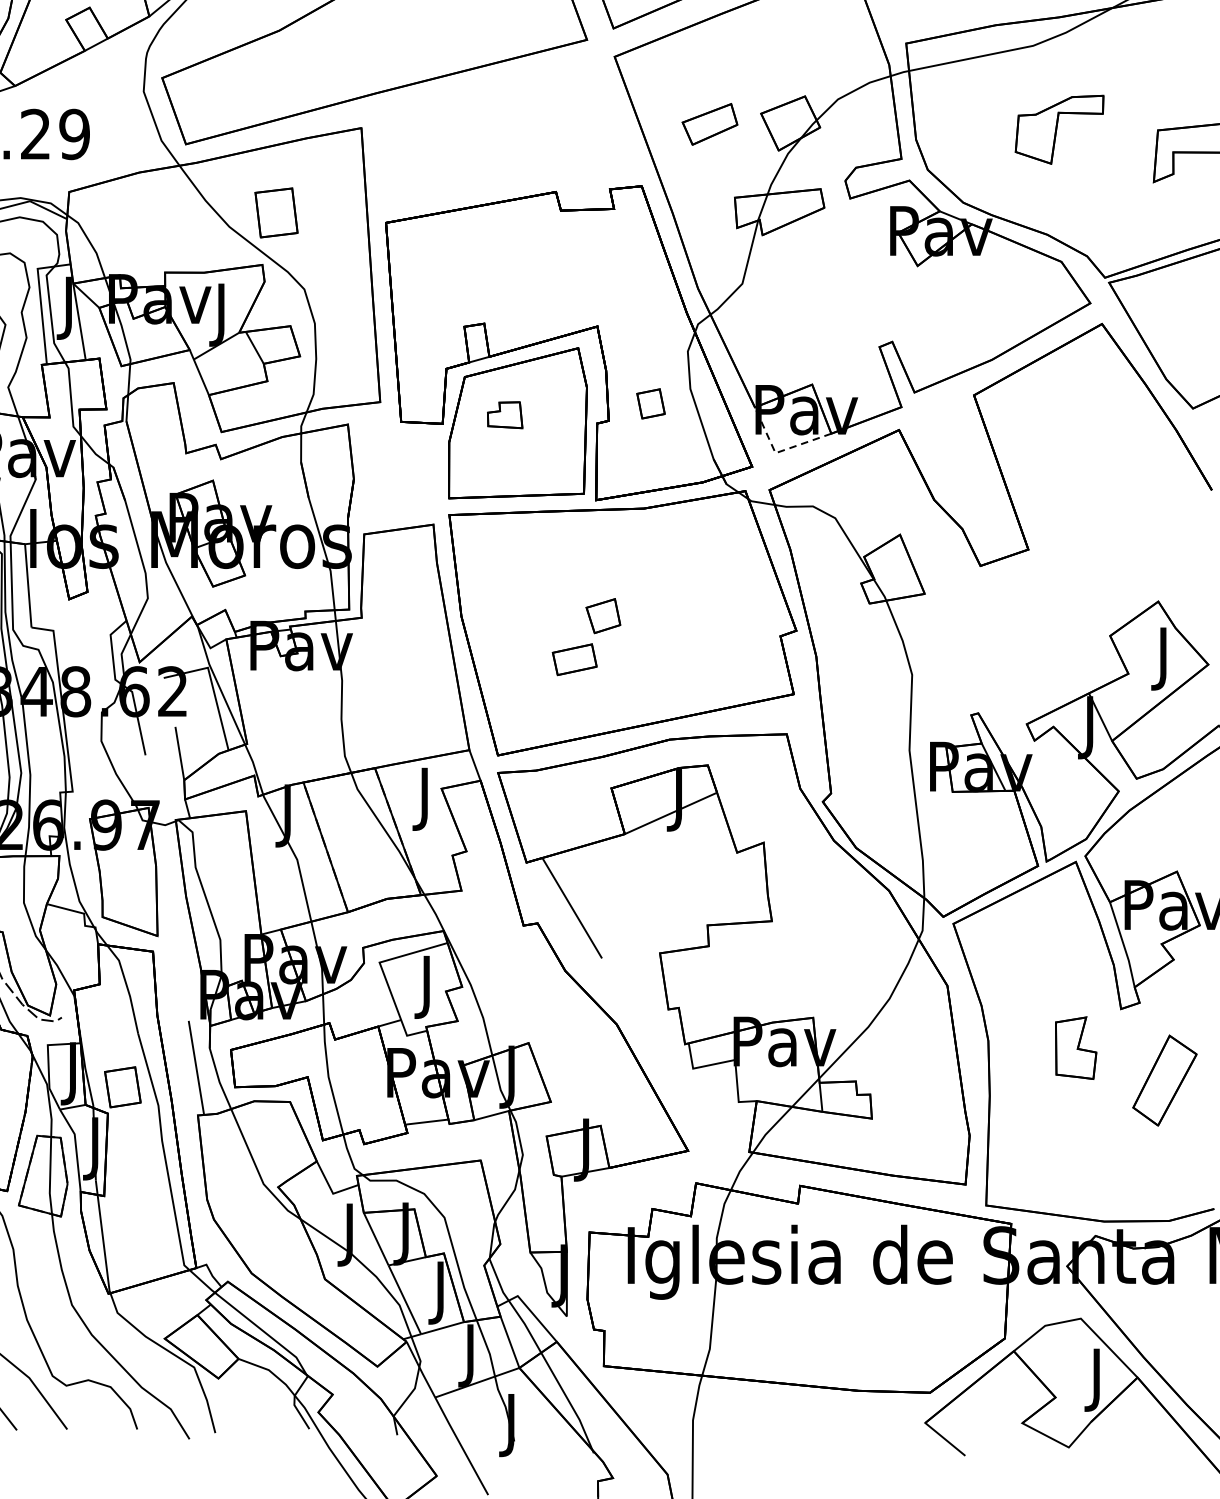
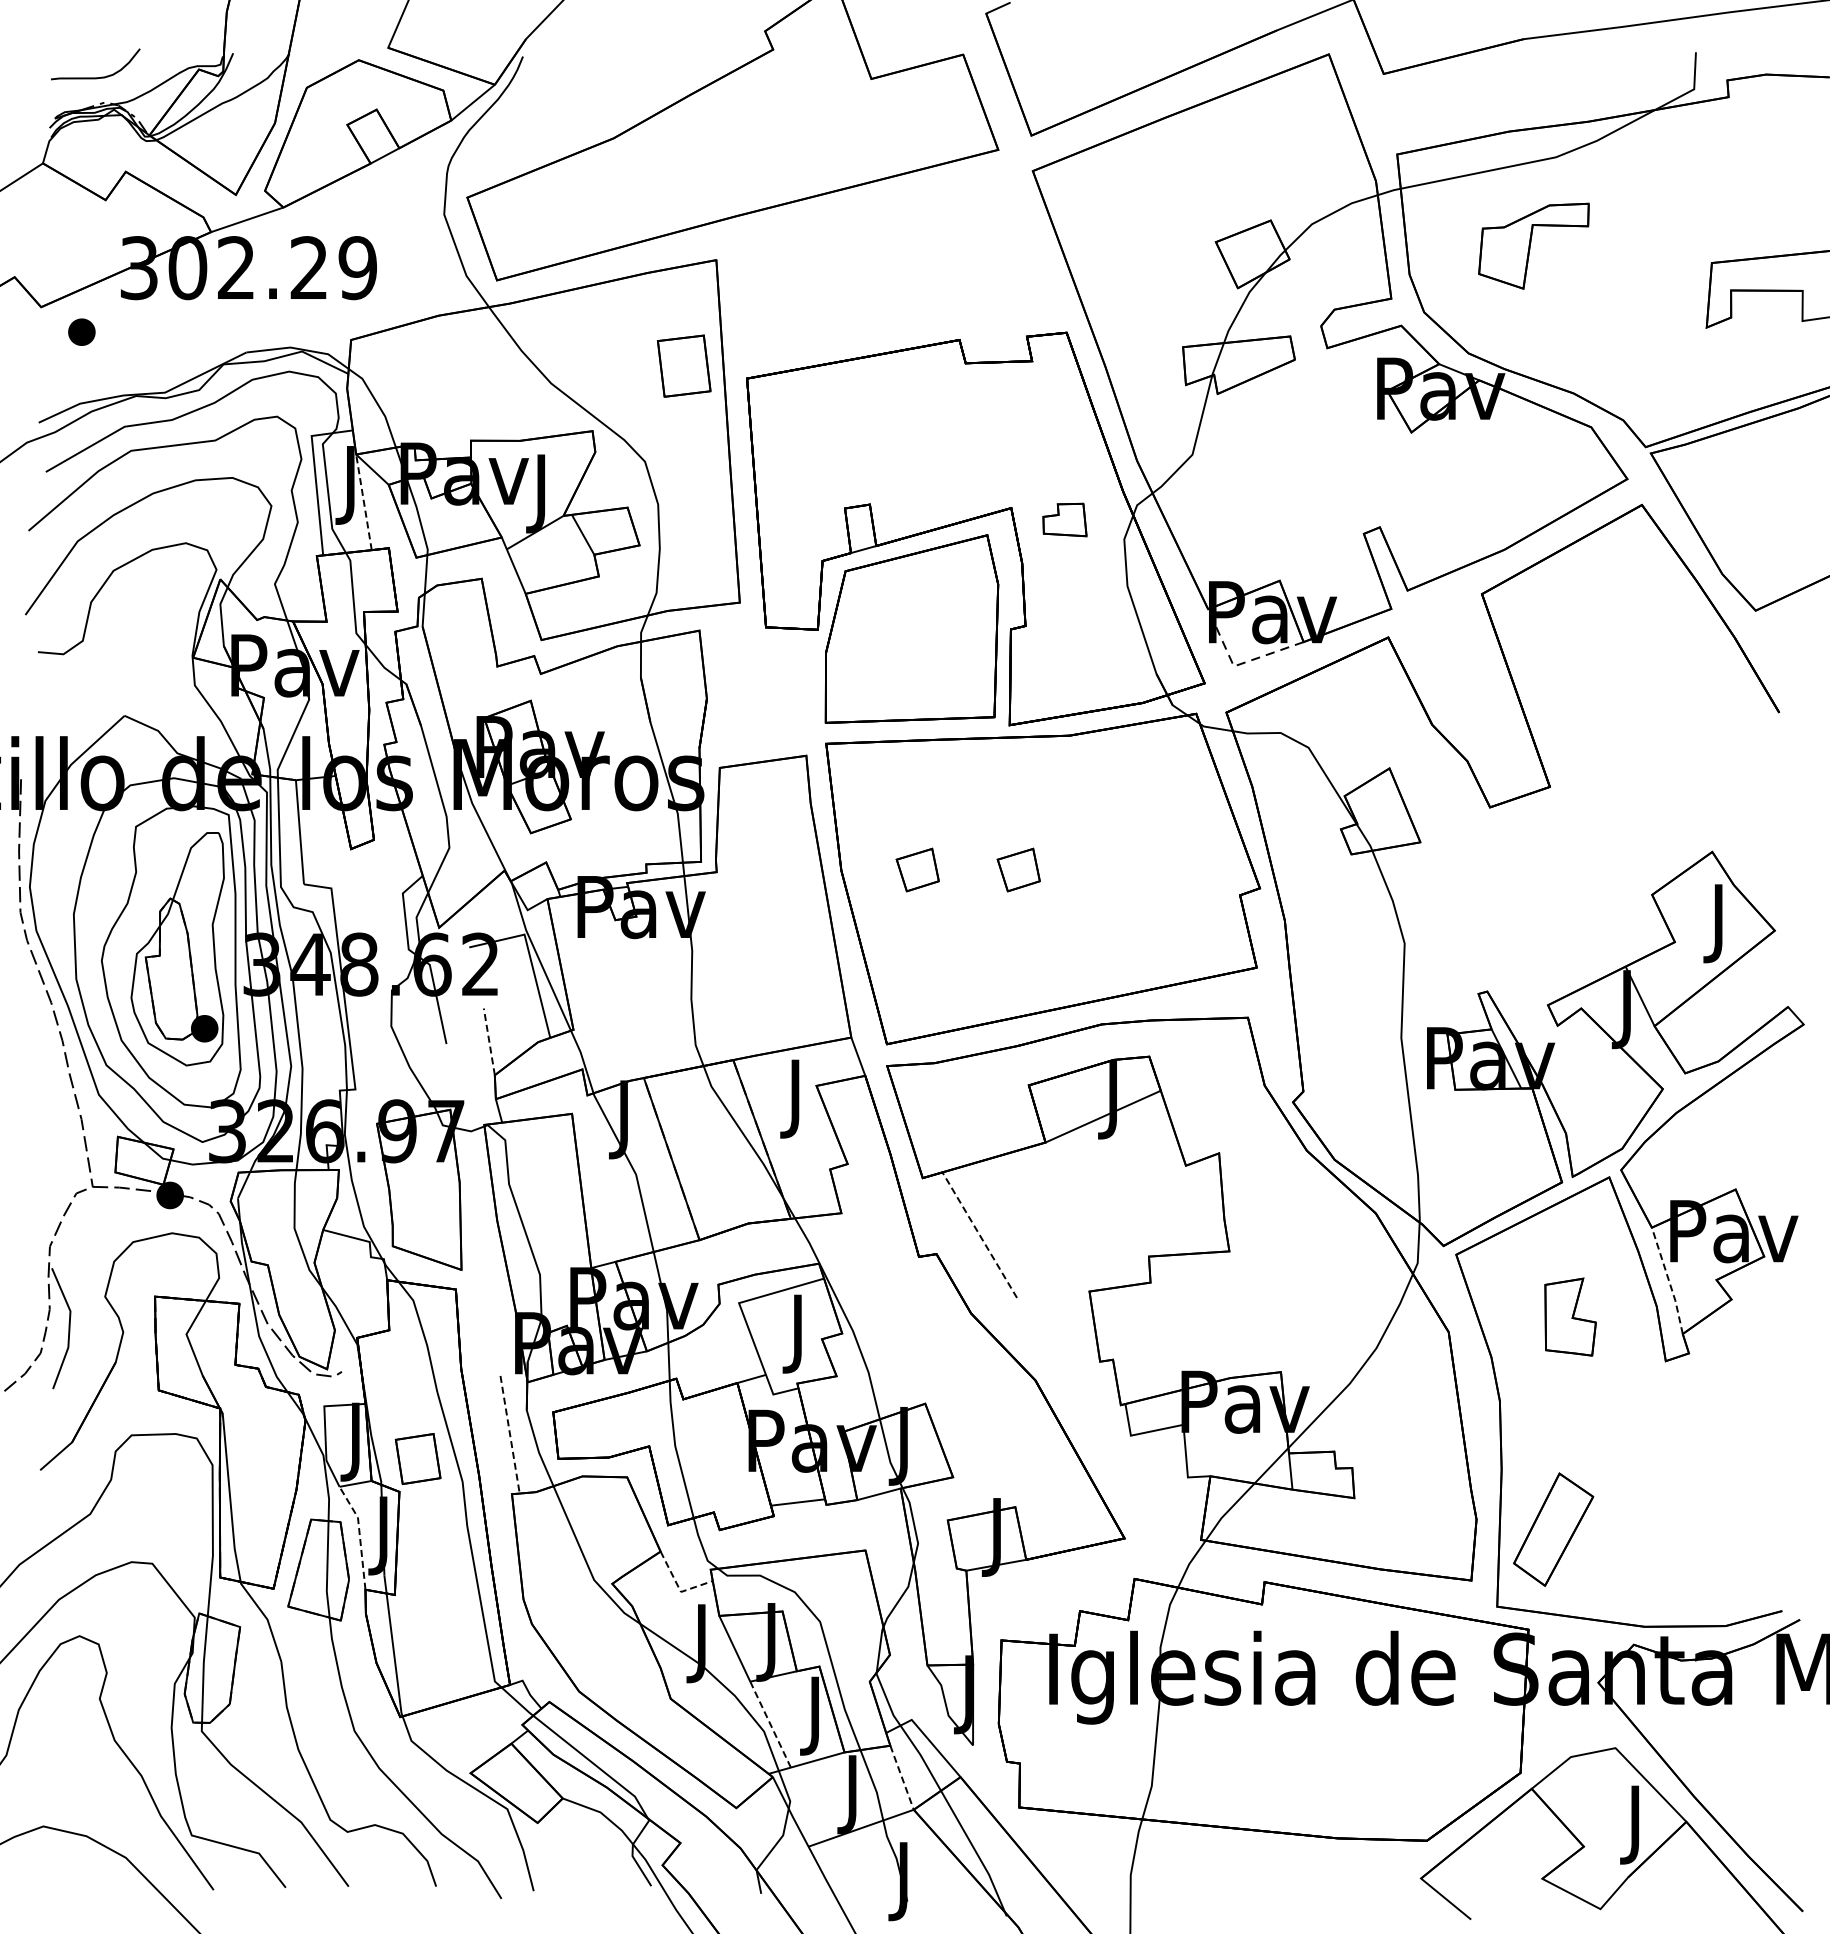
part: (709, 124) -> (1151, 255), removed
part: (1059, 129) -> (1533, 245), moved
part: (276, 212) -> (684, 365), moved
line: (79, 321) -> (363, 501), solid -> dashed
part: (651, 403) -> (1078, 604), removed
part: (504, 414) -> (1064, 519), moved
part: (522, 615) -> (917, 869), added
part: (574, 659) -> (982, 924), removed
line: (179, 753) -> (489, 1041), solid -> dashed
line: (572, 907) -> (979, 1234), solid -> dashed
line: (1124, 944) -> (1669, 1280), solid -> dashed
part: (1076, 1047) -> (1570, 1316), moved
line: (196, 1067) -> (510, 1434), solid -> dashed
part: (1164, 1080) -> (1553, 1529), moved
line: (75, 1148) -> (359, 1535), solid -> dashed
line: (331, 1190) -> (678, 1587), solid -> dashed
line: (404, 1299) -> (770, 1724), solid -> dashed
line: (510, 1342) -> (902, 1778), solid -> dashed

